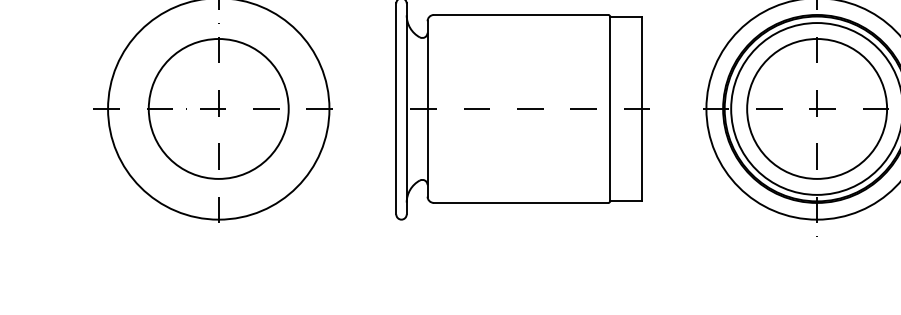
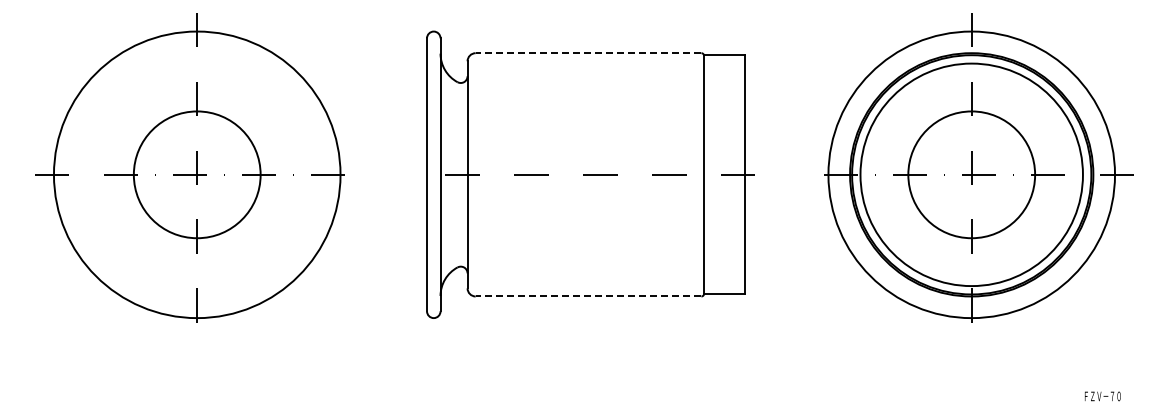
line: (521, 15) -> (588, 53), solid -> dashed
circle: (218, 108) -> (196, 174), size x0.7
circle: (816, 108) -> (971, 174), size x0.7
line: (521, 202) -> (588, 296), solid -> dashed

